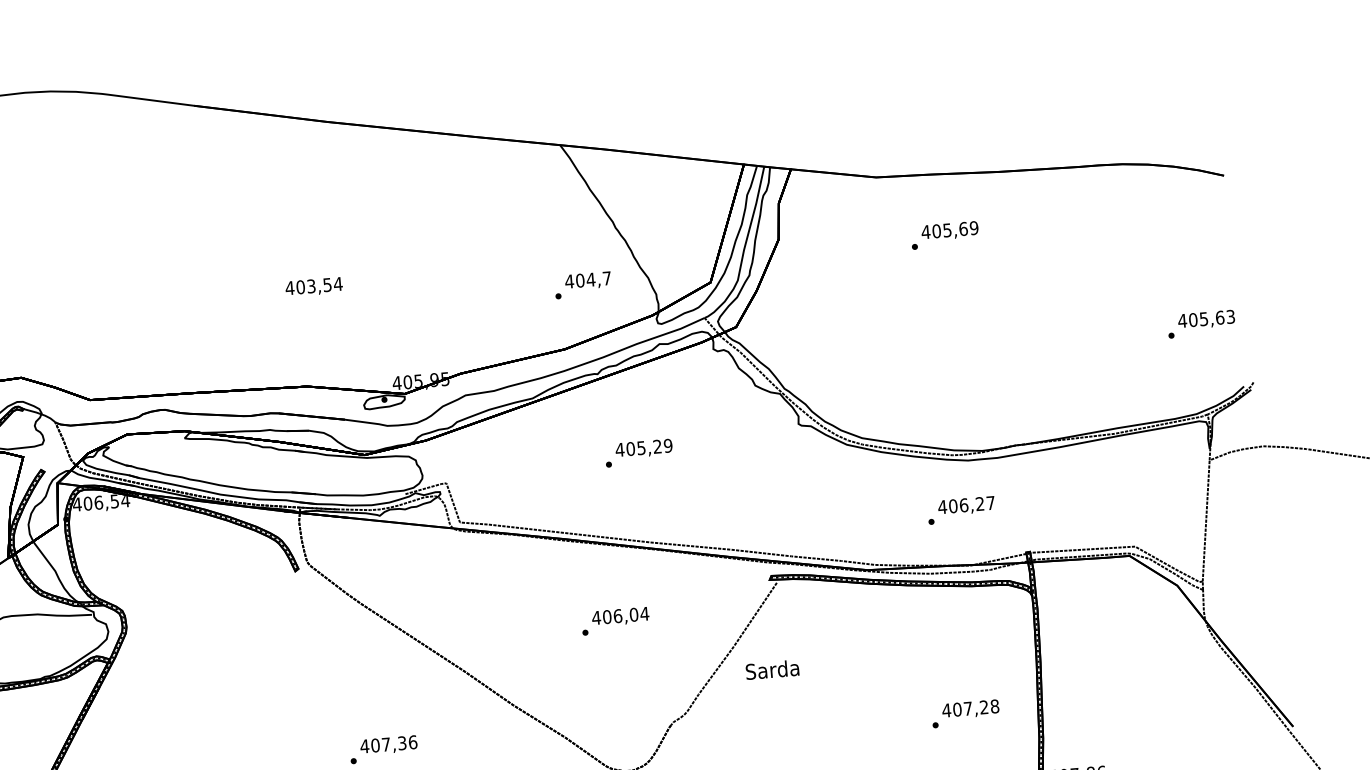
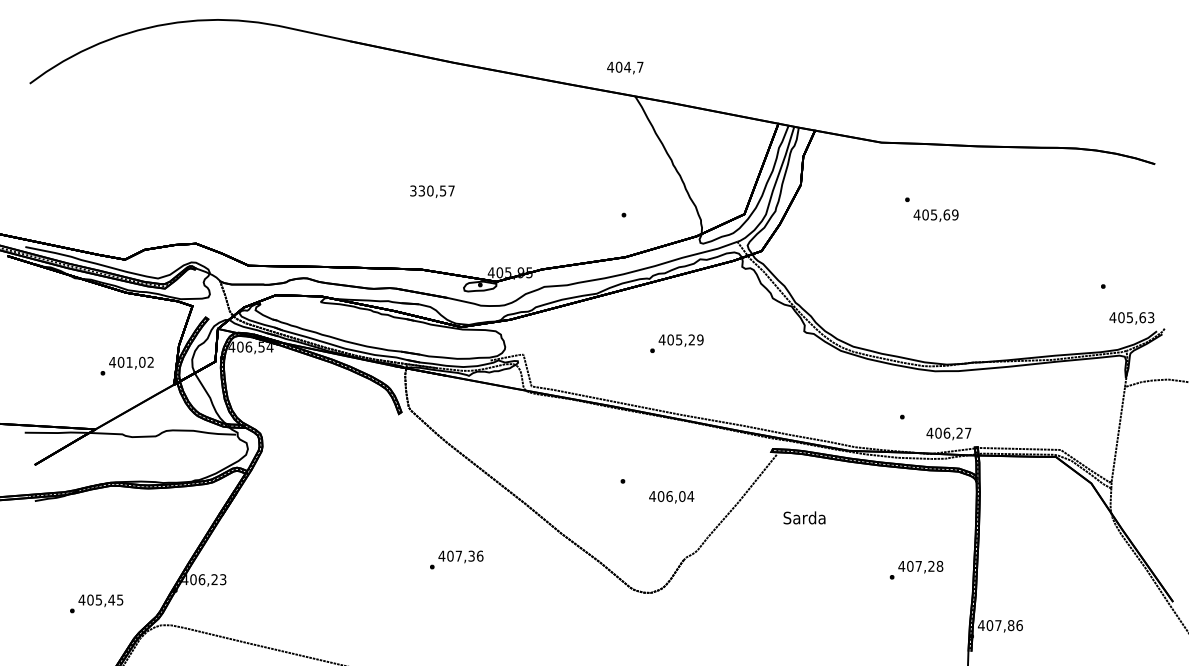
text: (949, 230) -> (935, 215), moved
text: (588, 280) -> (625, 67), moved
text: (314, 285) -> (432, 190), 403,54 -> 330,57
text: (1206, 320) -> (1131, 318), moved
text: (965, 505) -> (948, 433), moved
text: (620, 617) -> (671, 497), moved
text: (772, 669) -> (804, 517), moved

